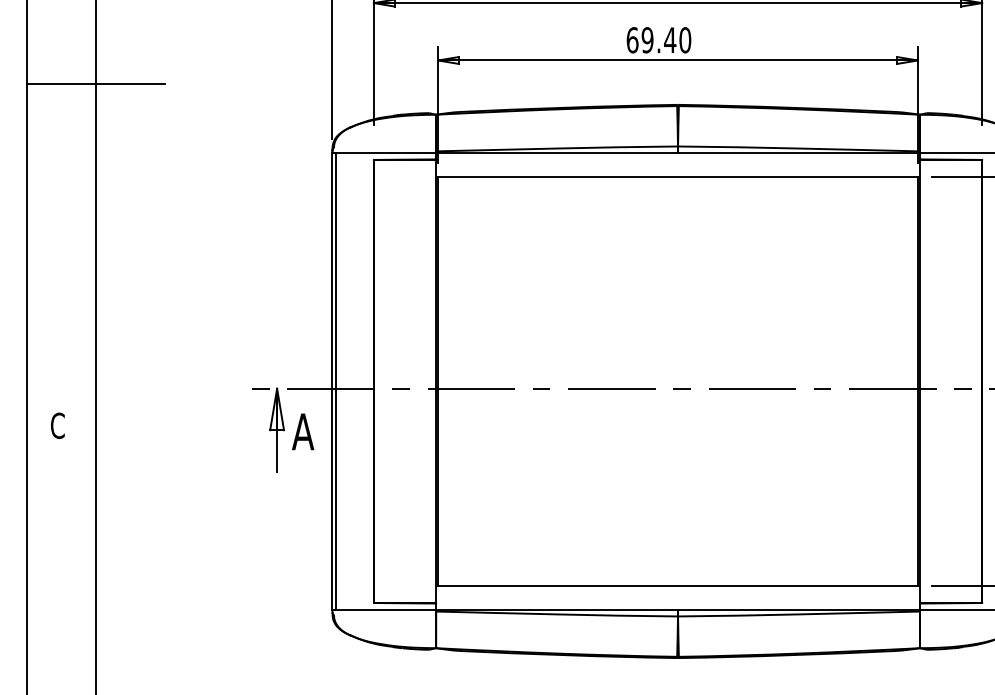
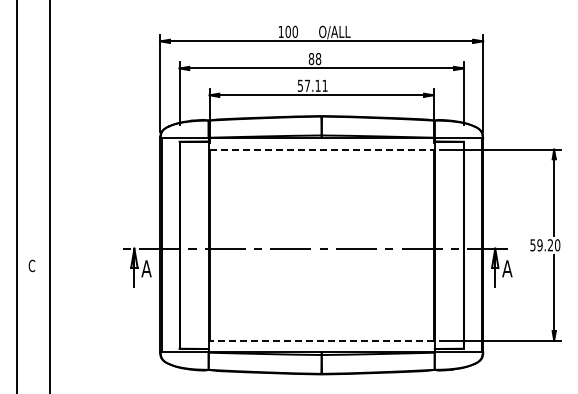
text: (658, 39) -> (312, 85), 69.40 -> 57.11
line: (95, 84) -> (49, 106), removed
line: (679, 176) -> (322, 149), solid -> dashed
line: (677, 585) -> (321, 340), solid -> dashed

